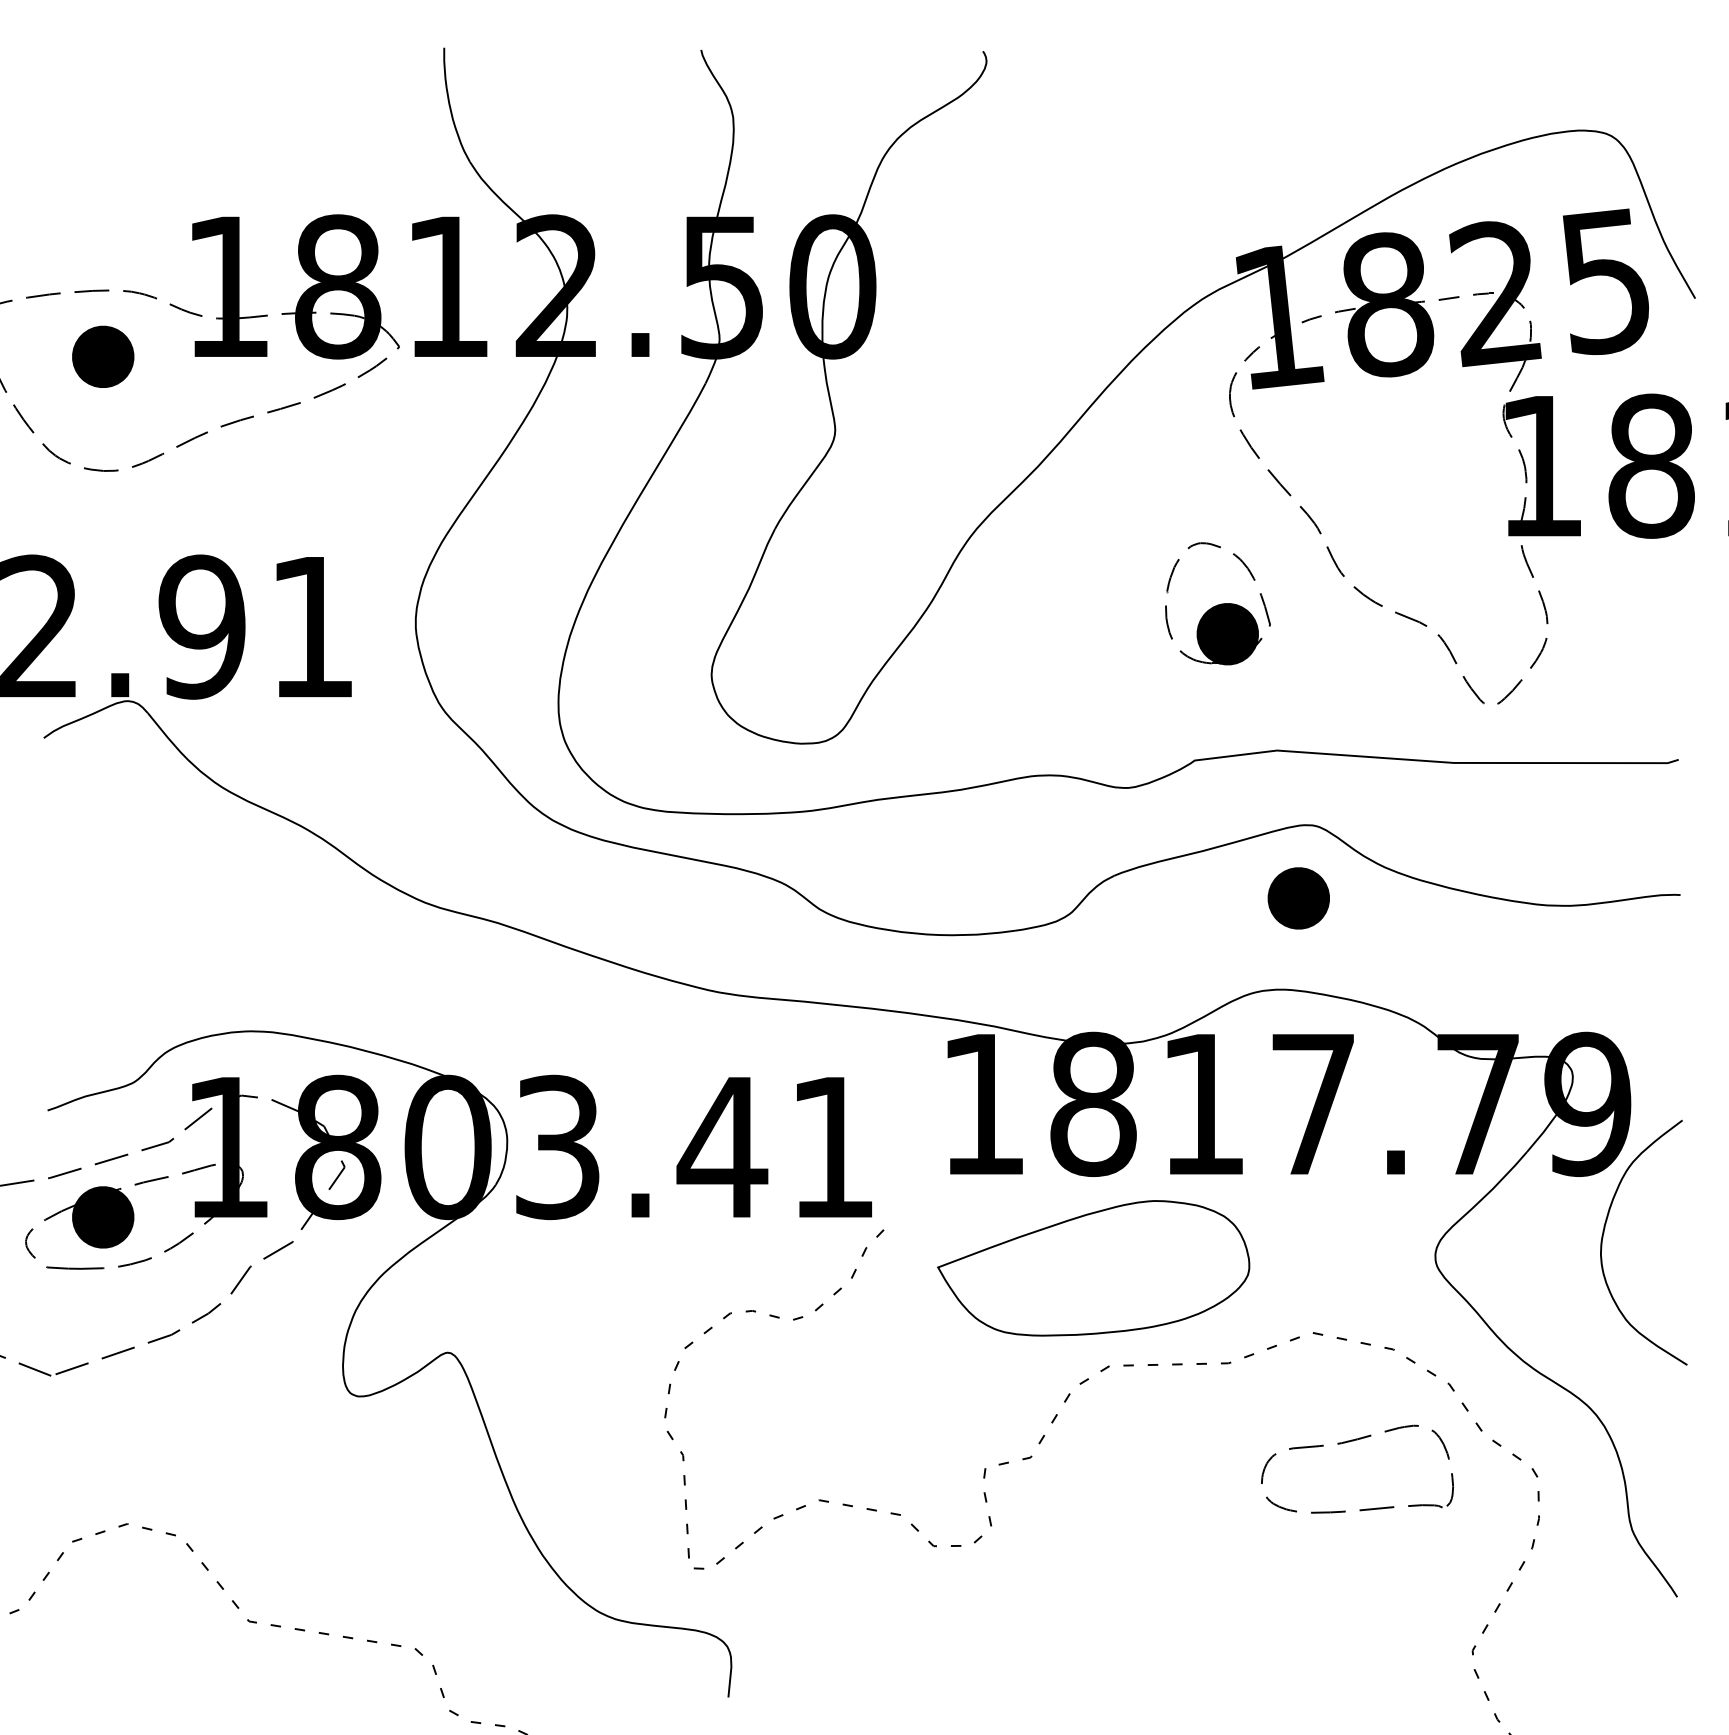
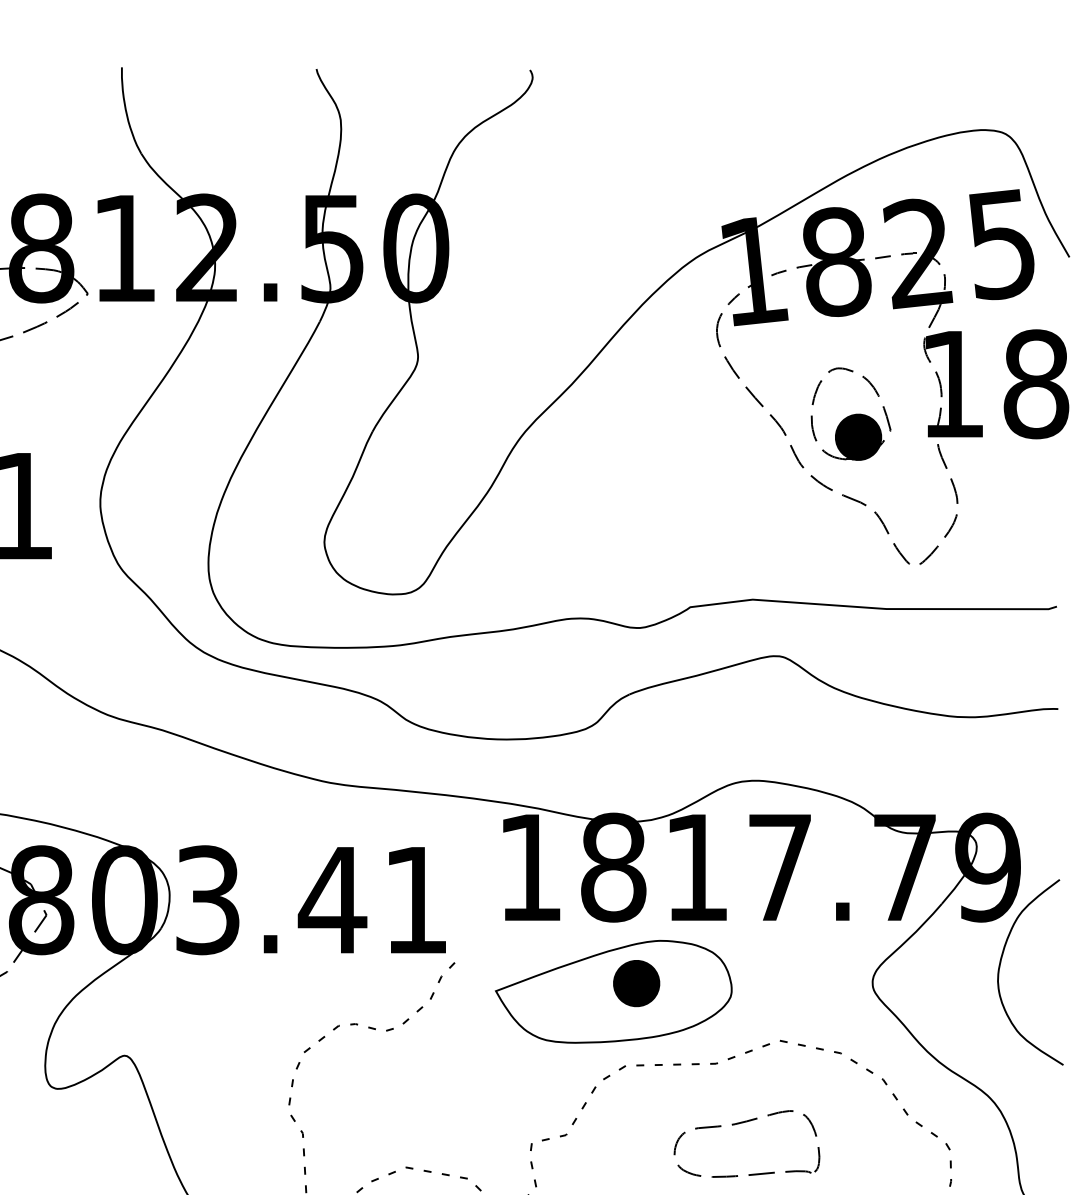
part: (1217, 603) -> (850, 414), moved
part: (1298, 898) -> (636, 983), moved
part: (1349, 1442) -> (740, 1123), moved

